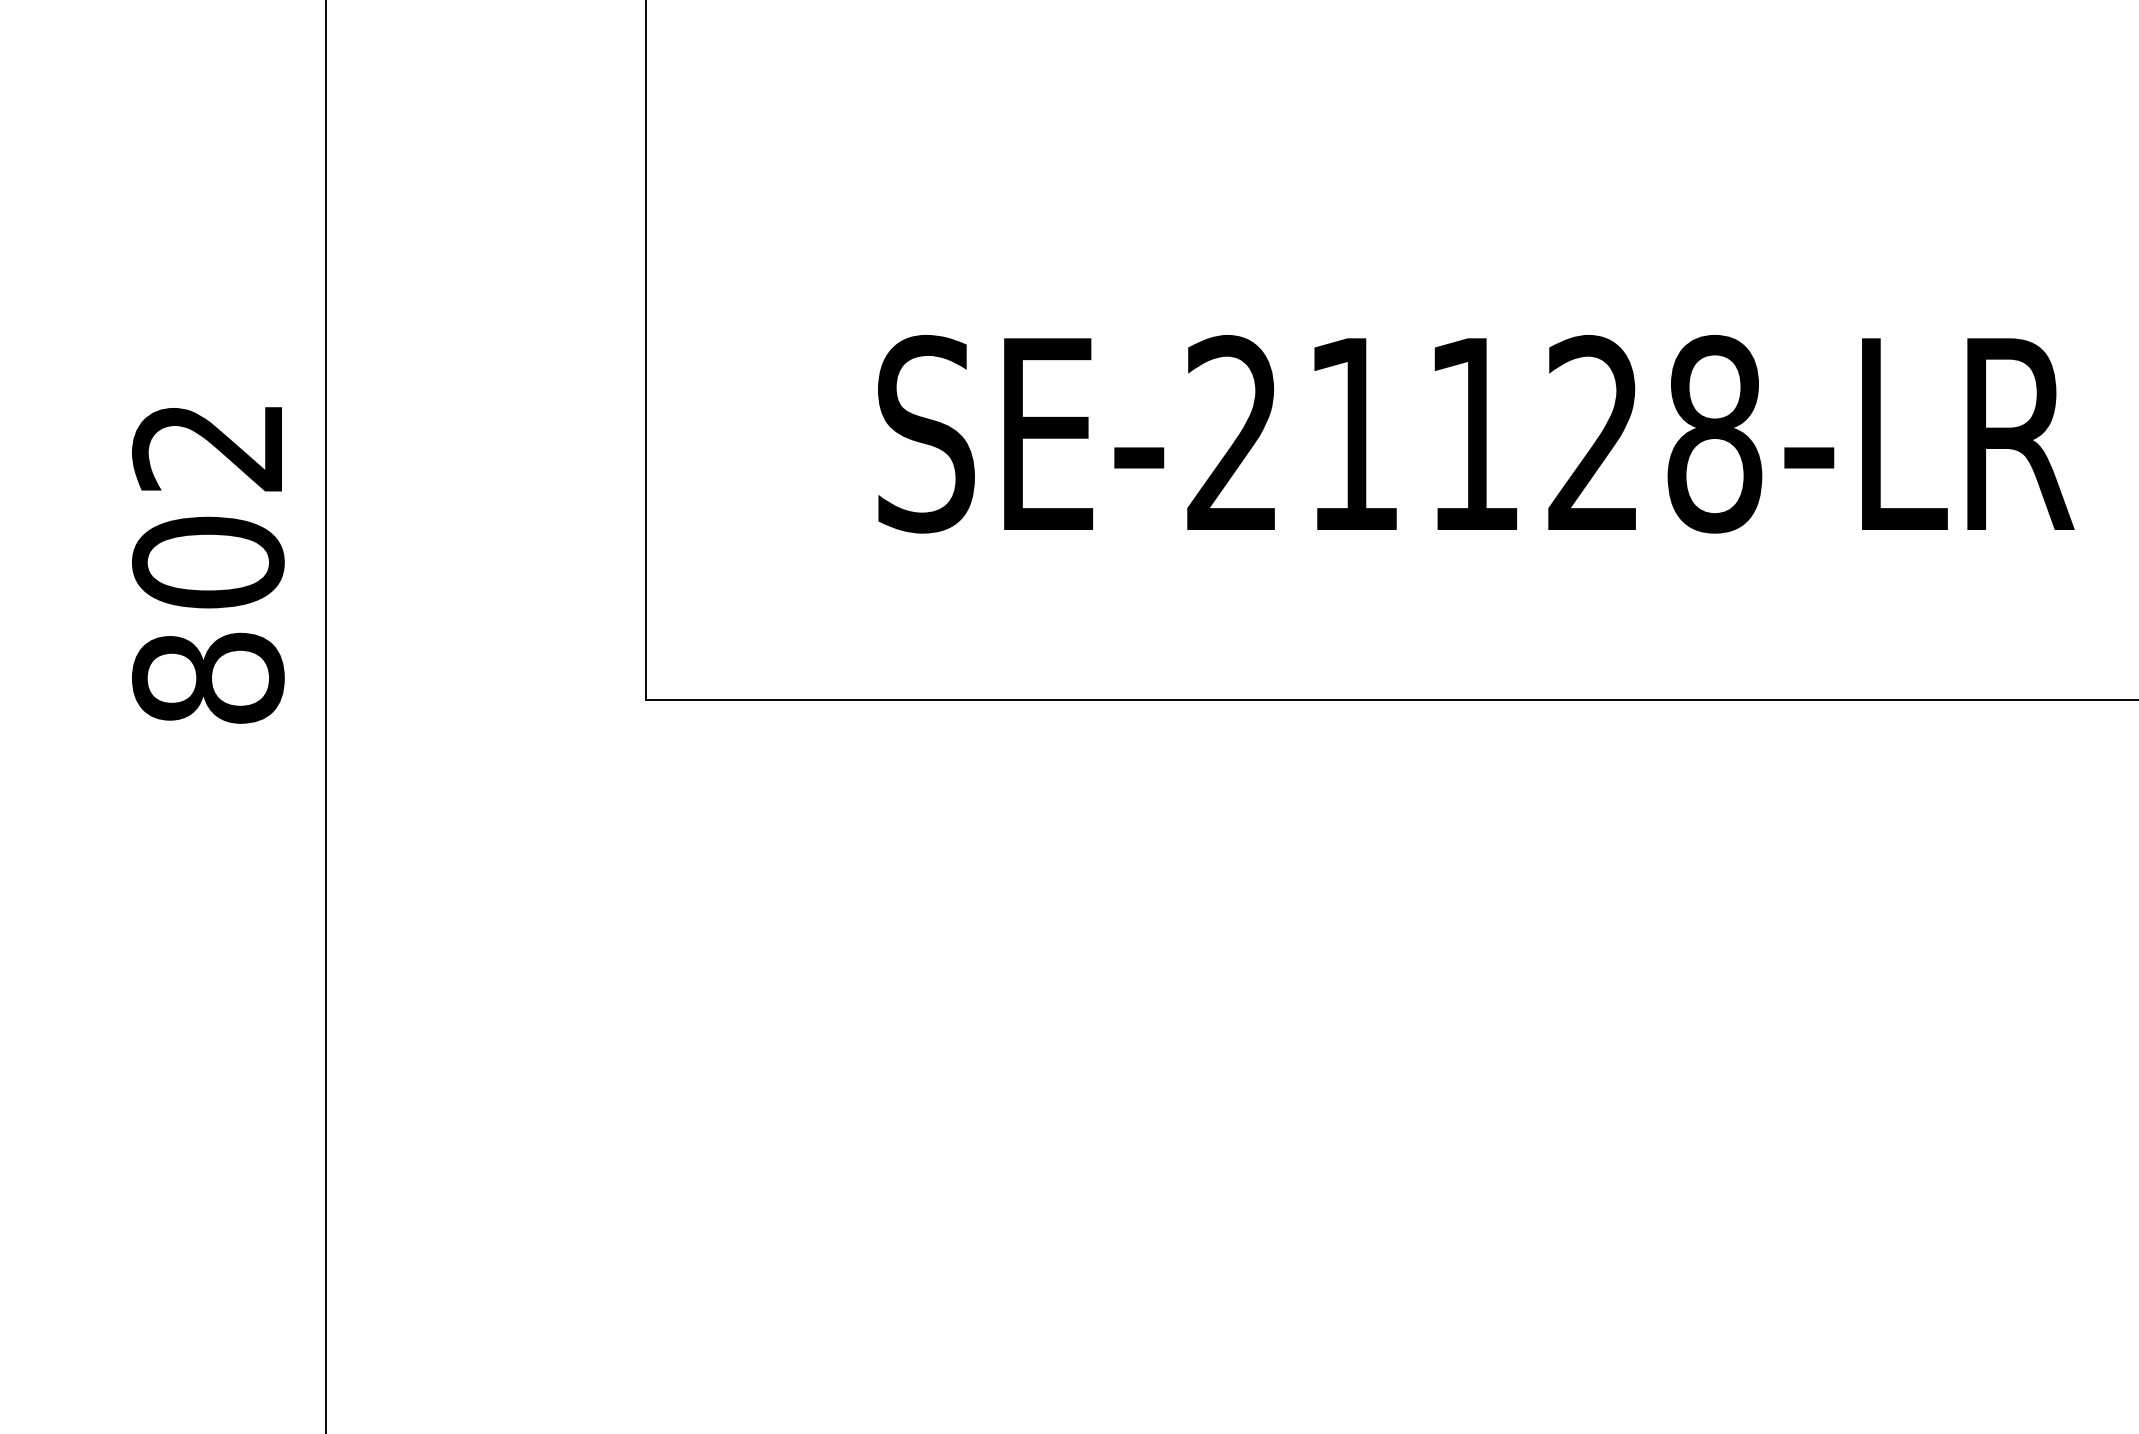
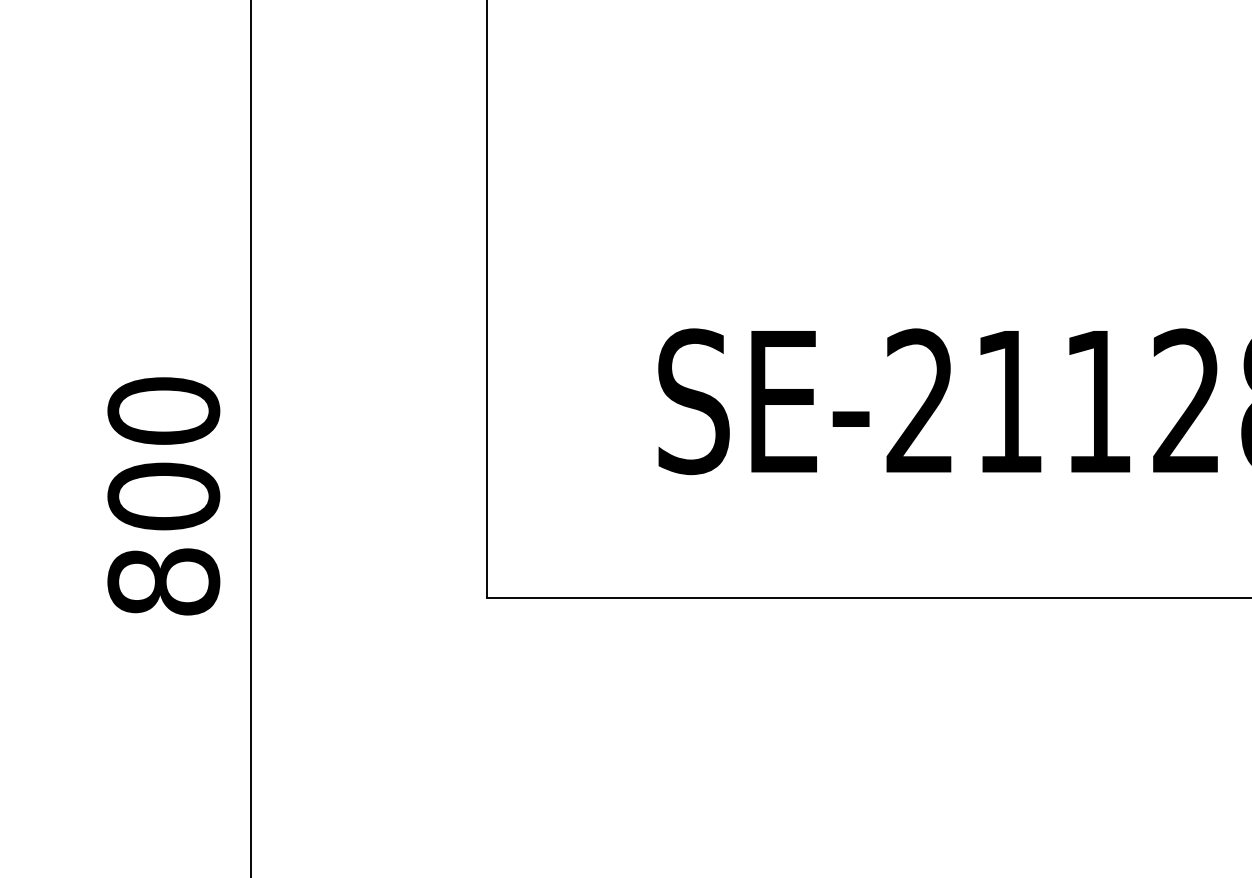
text: (208, 446) -> (163, 410), 802 -> 800

